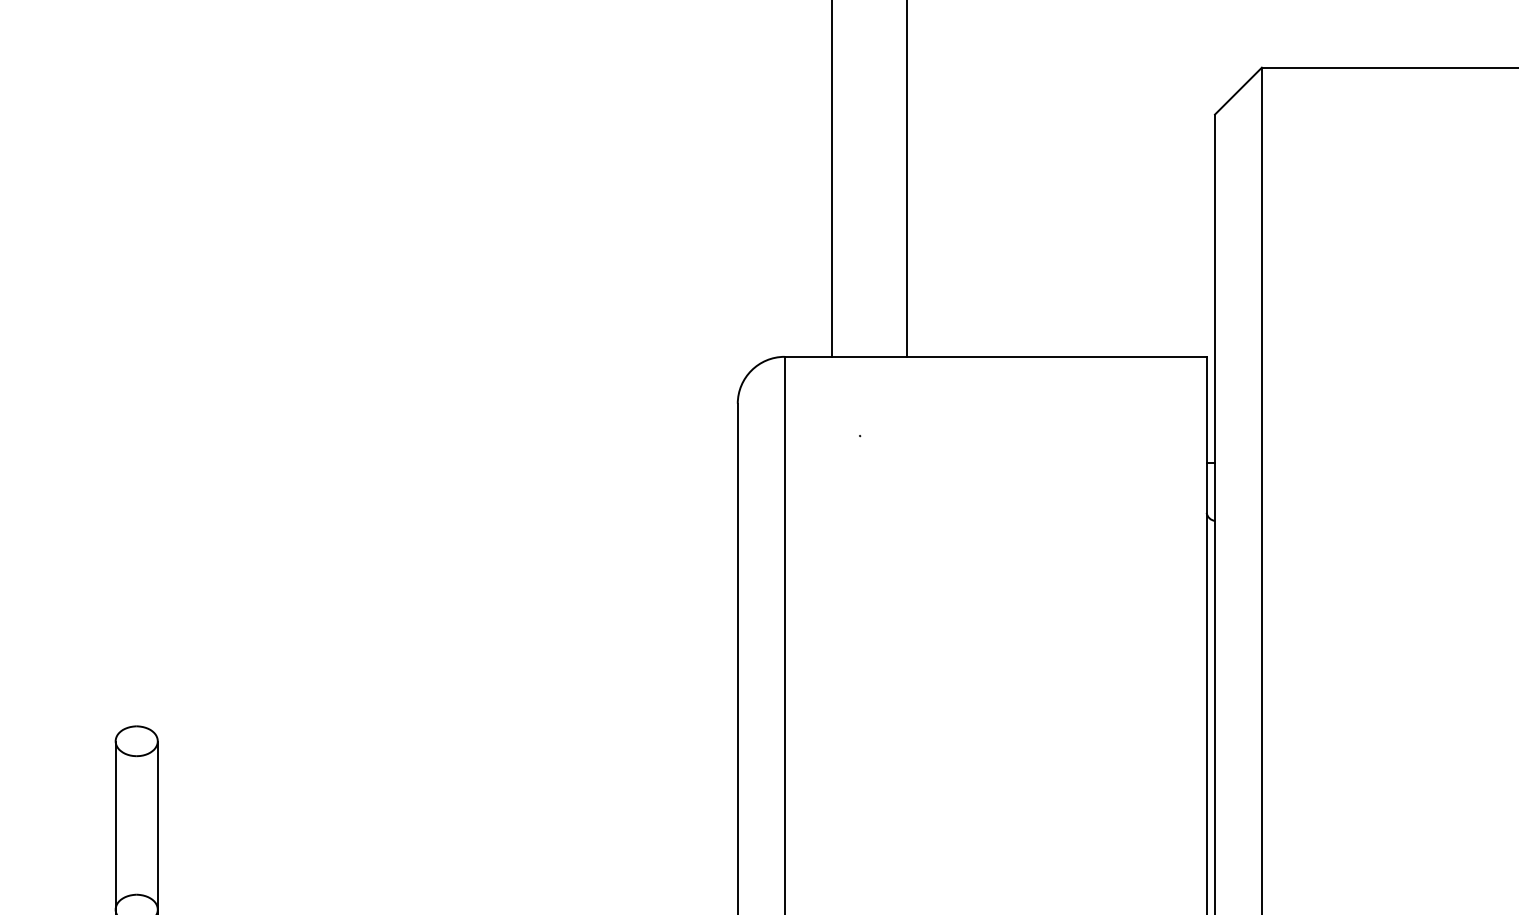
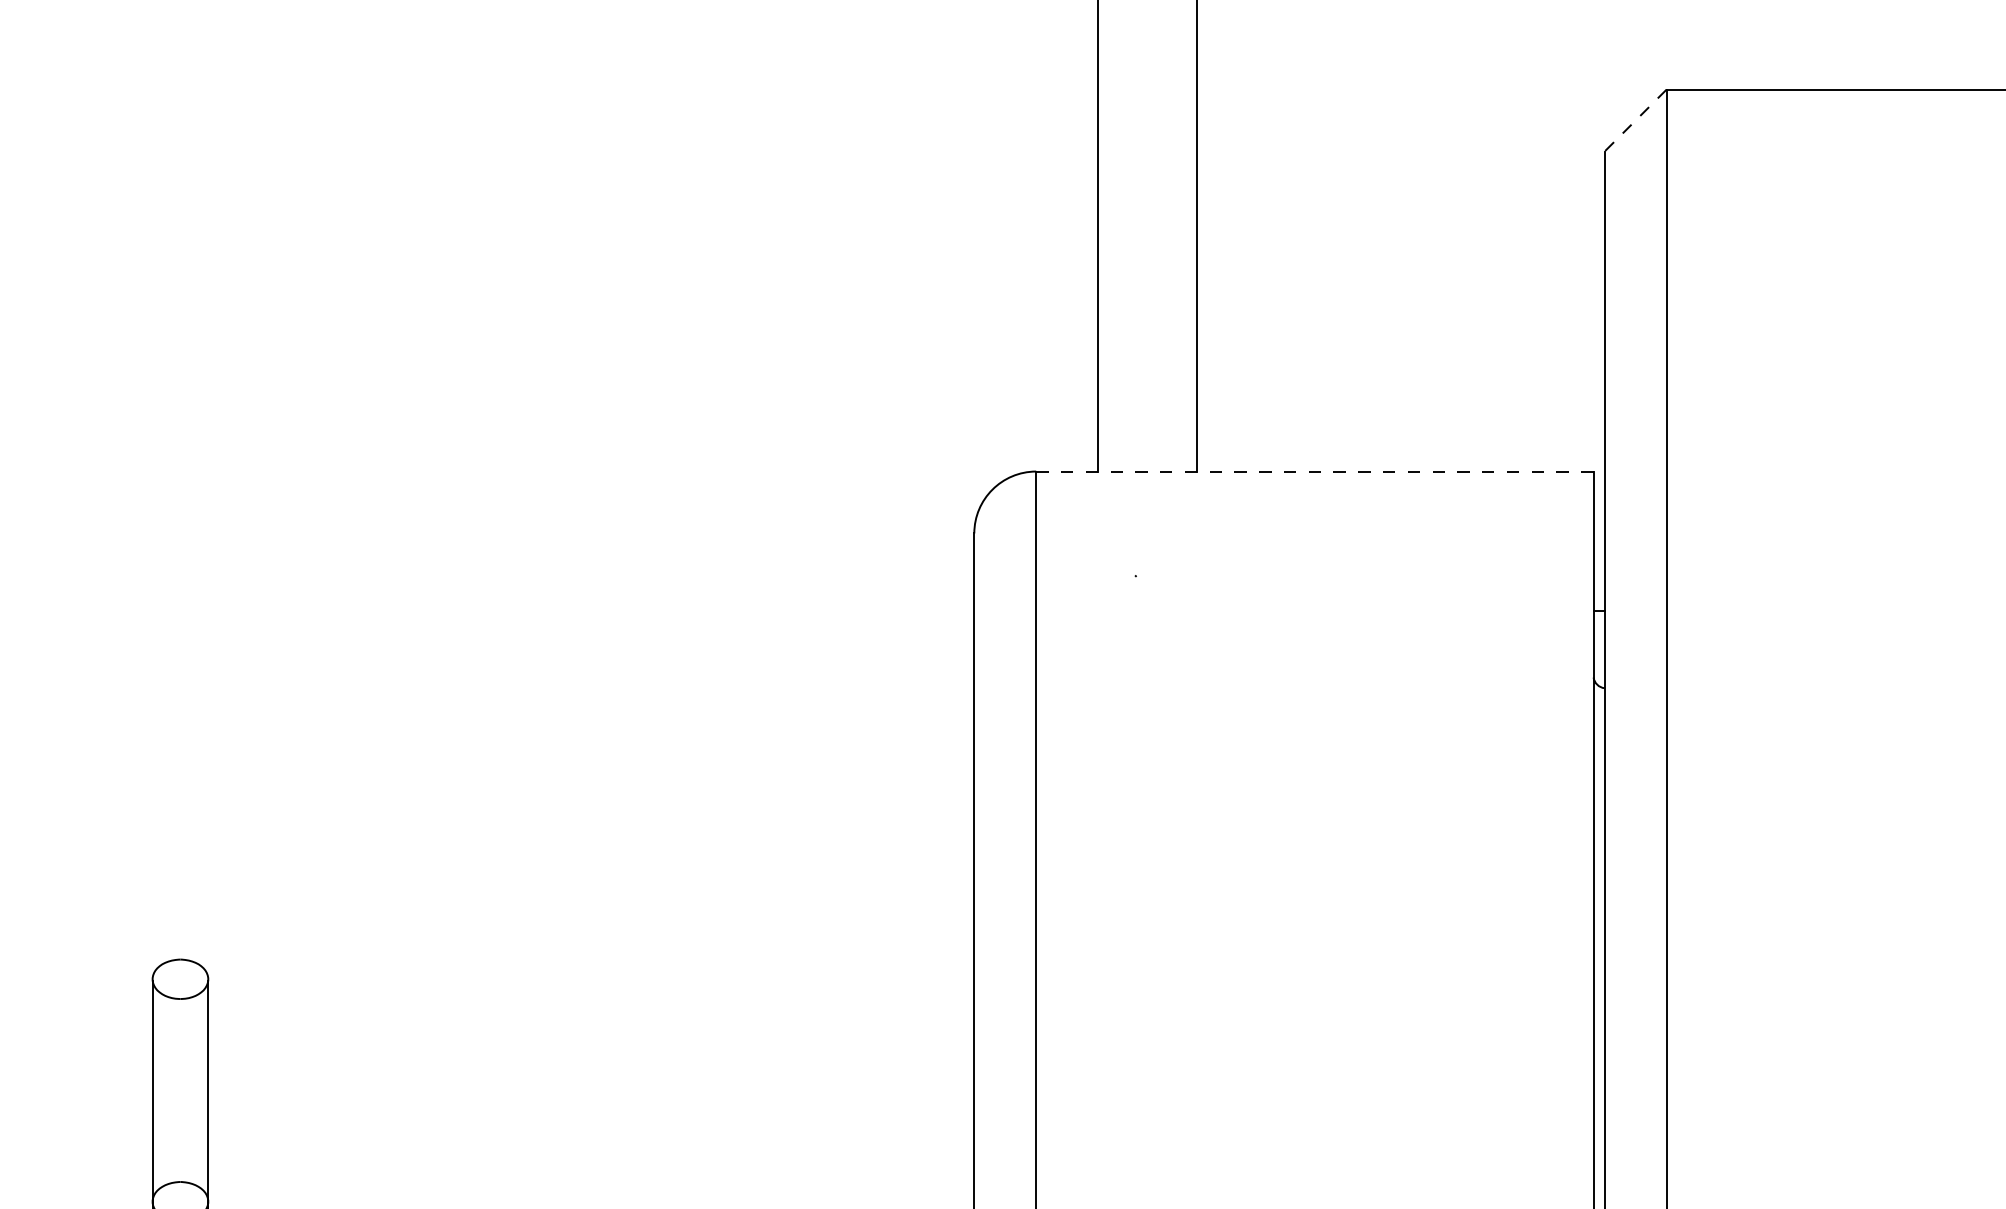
line: (1238, 91) -> (1635, 121), solid -> dashed
line: (995, 356) -> (1314, 471), solid -> dashed

